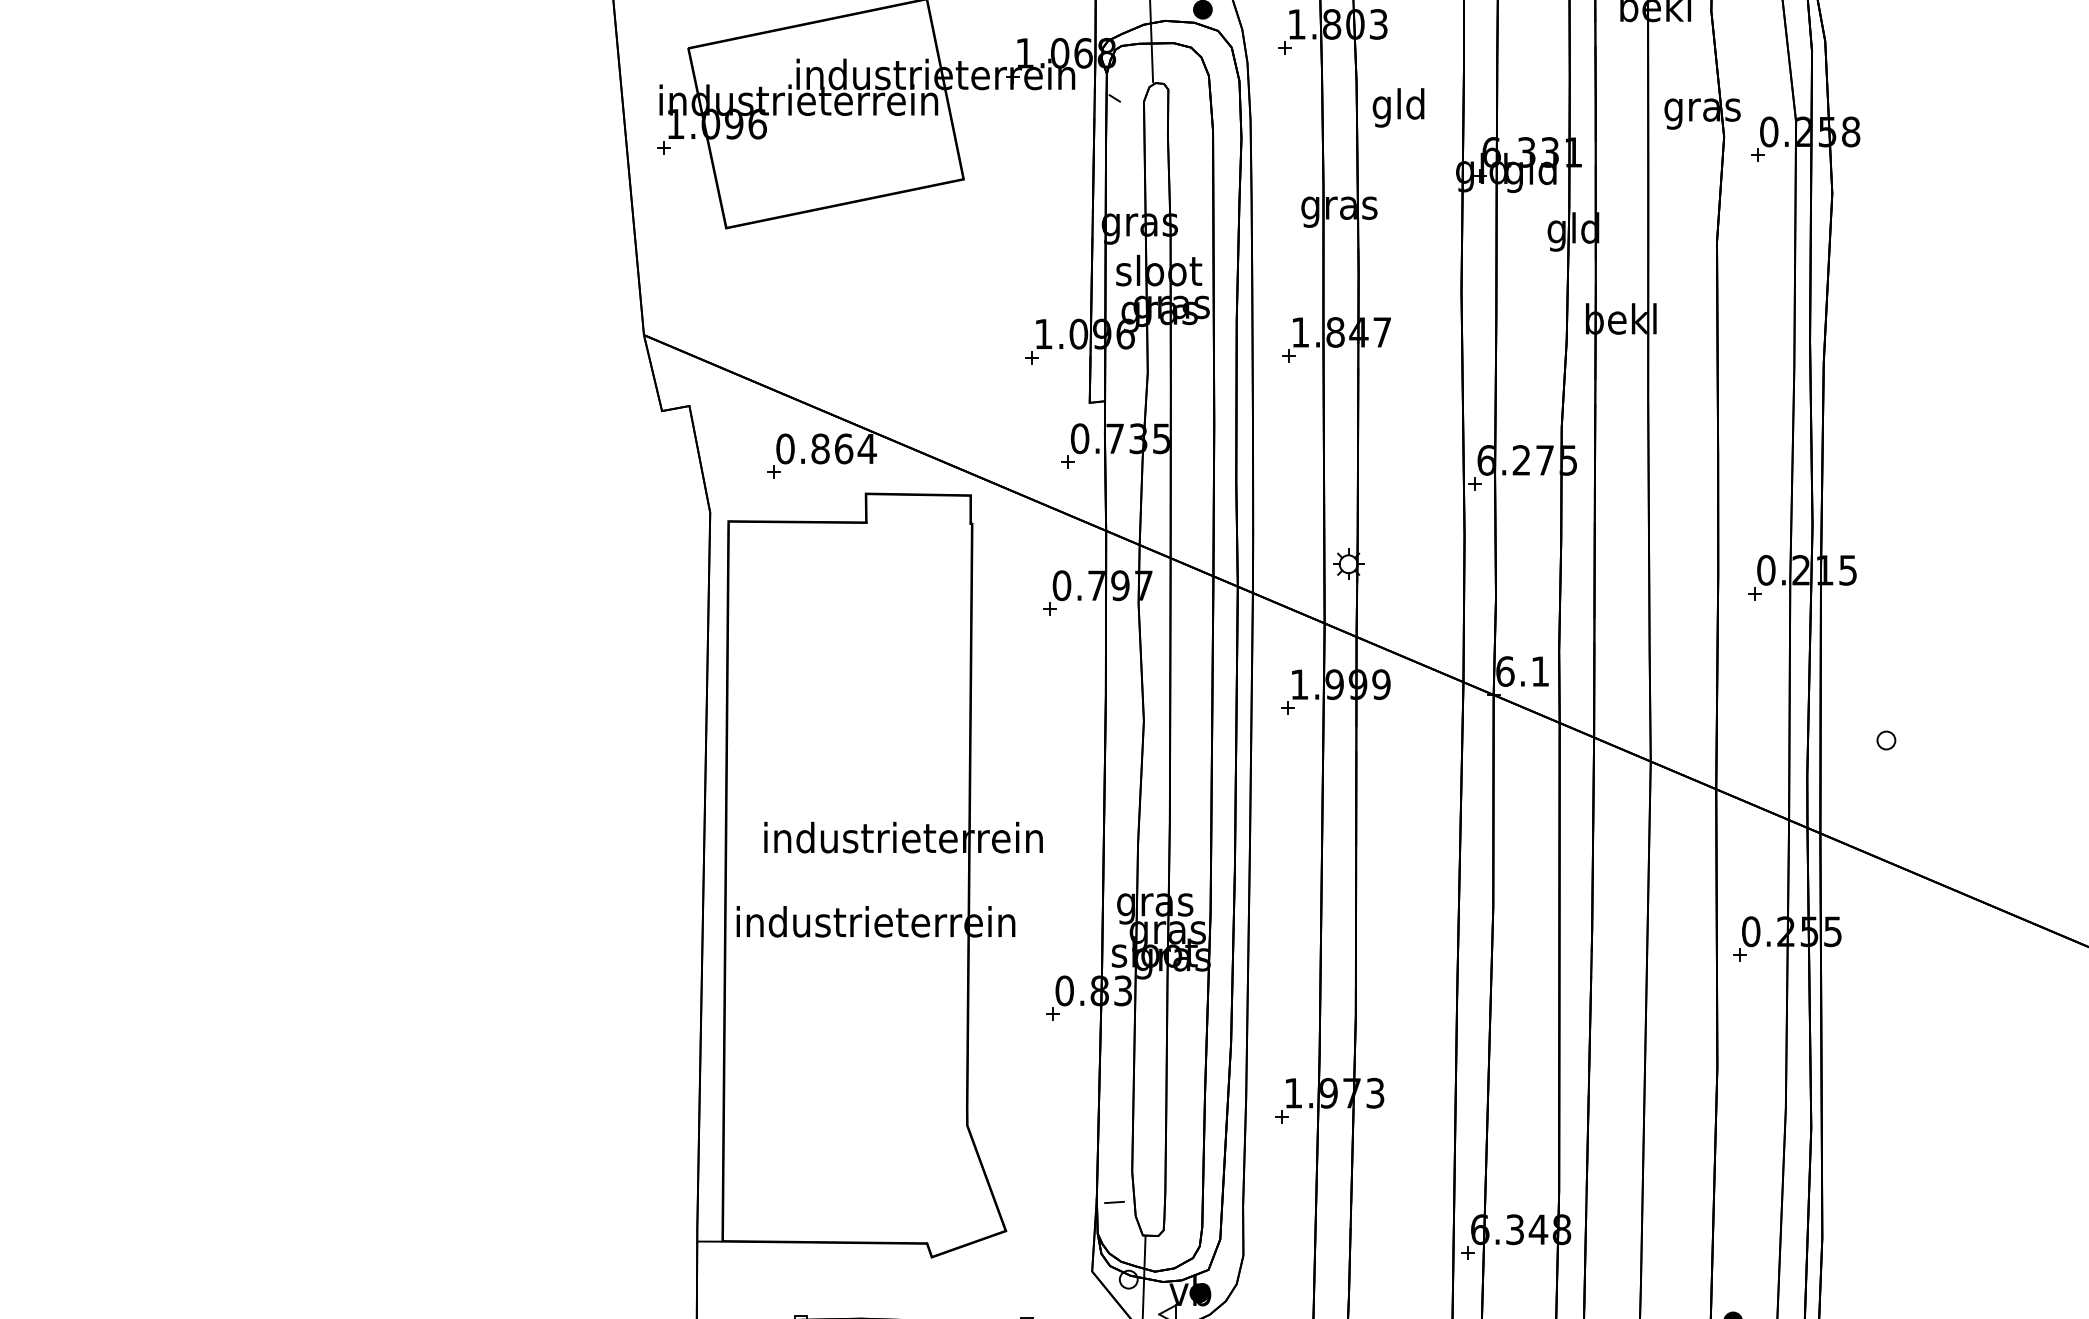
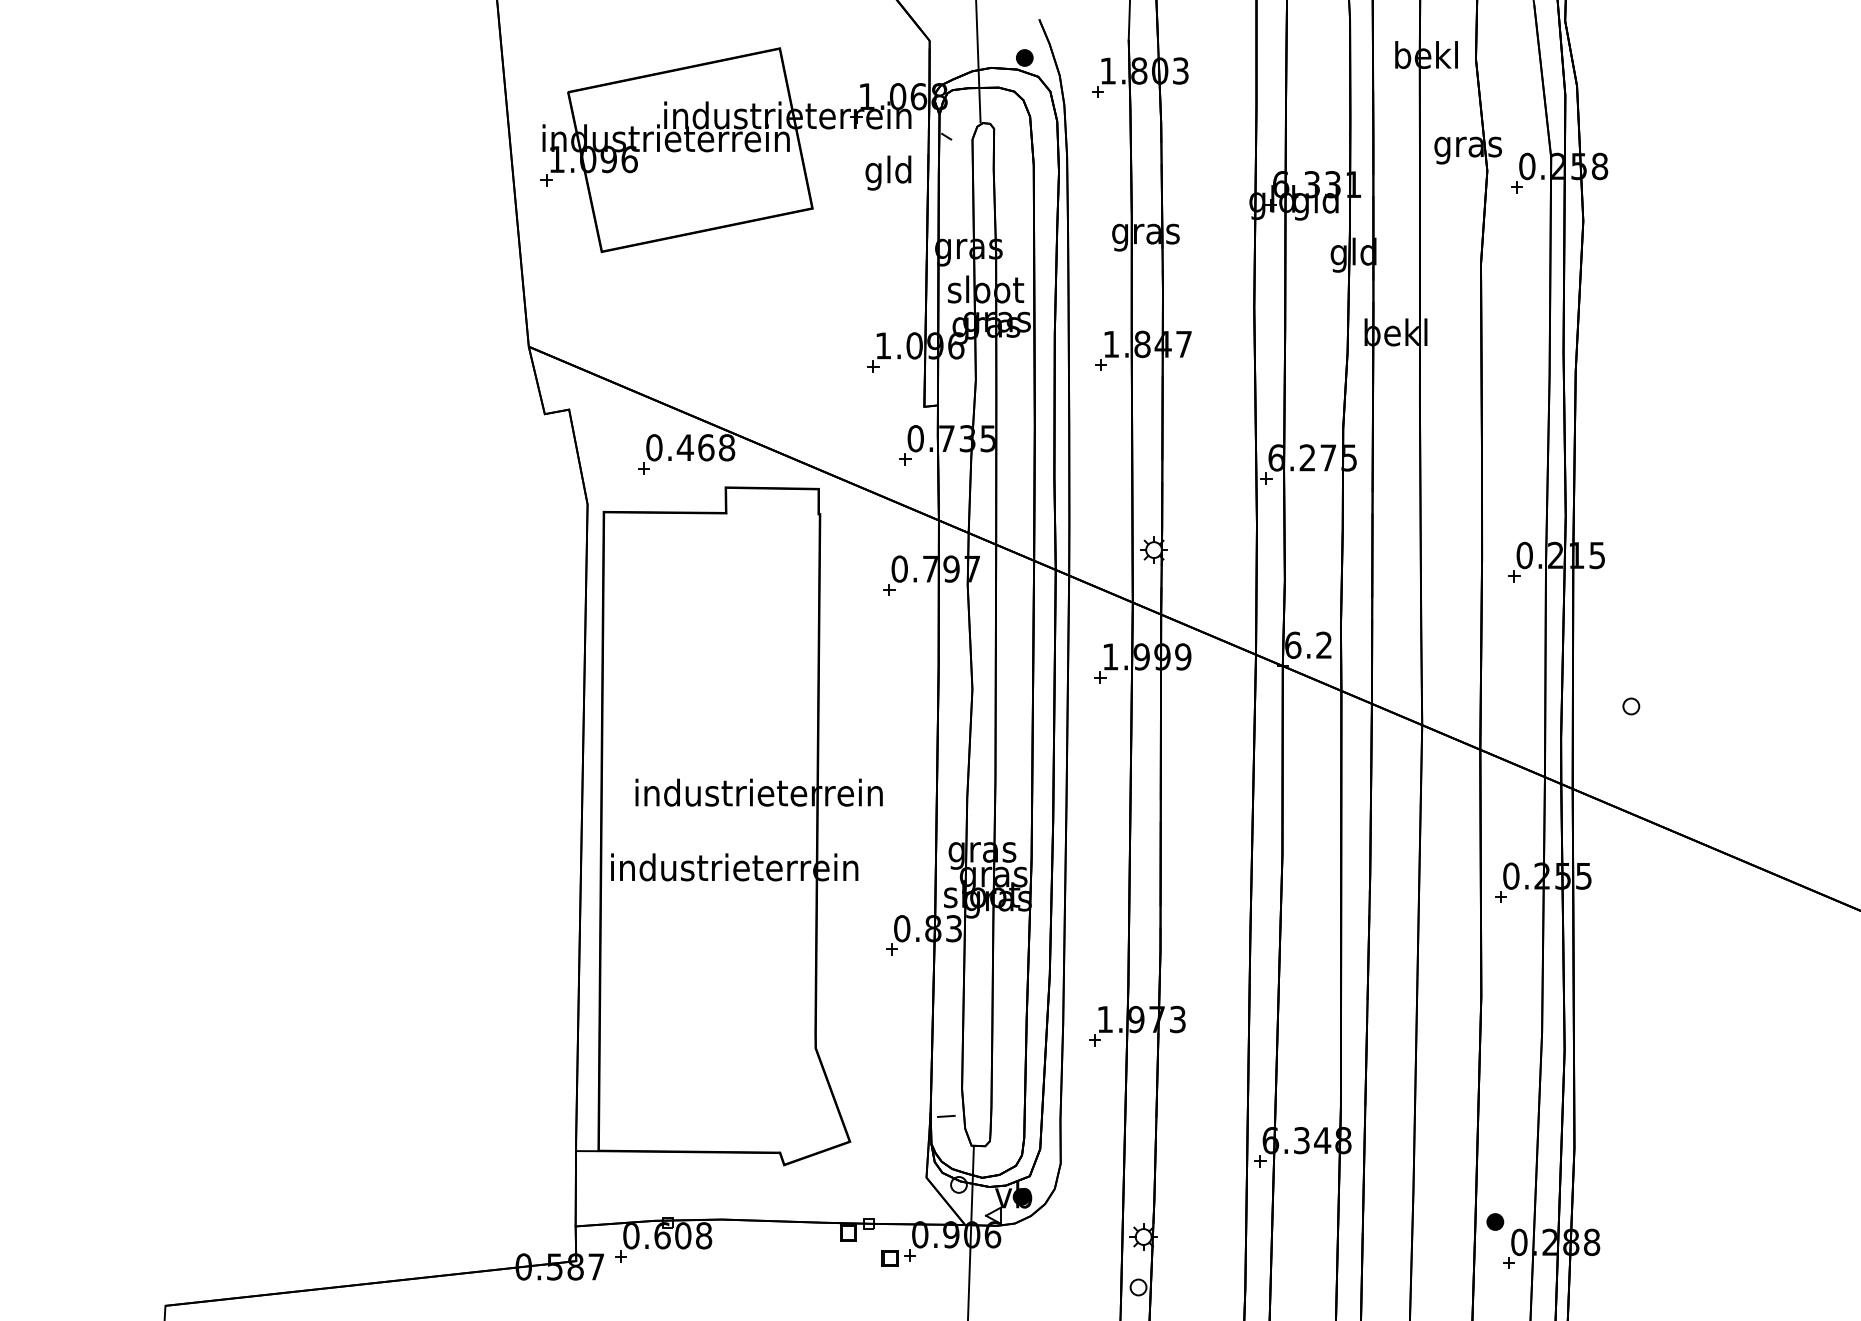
text: (1398, 107) -> (888, 172), moved
text: (843, 448) -> (705, 447), 0.864 -> 0.468
text: (1539, 670) -> (1323, 644), 6.1 -> 6.2

